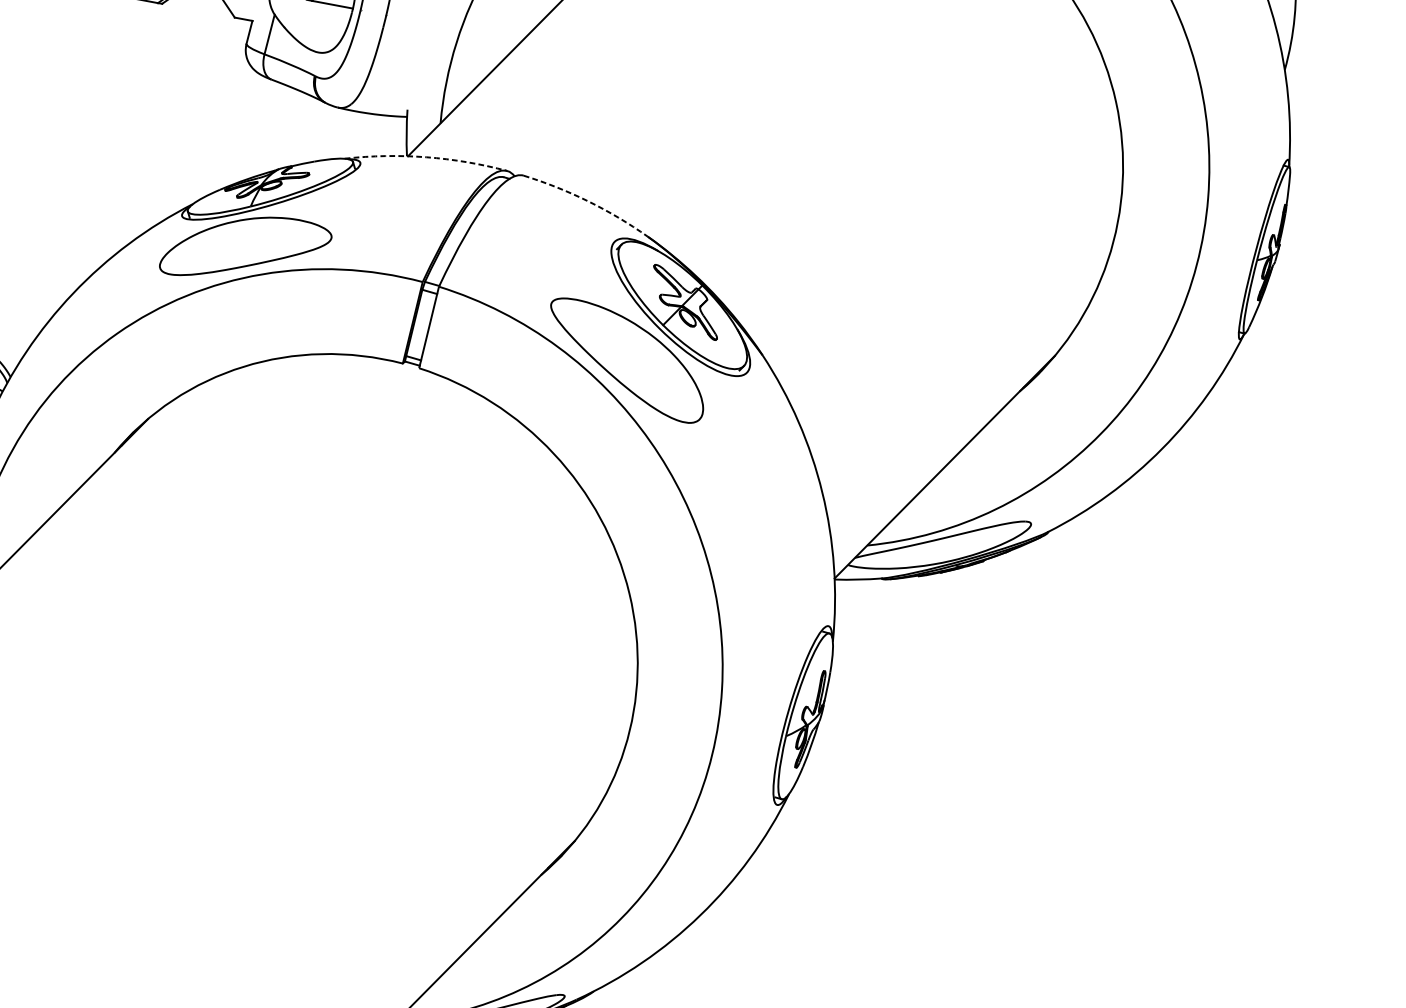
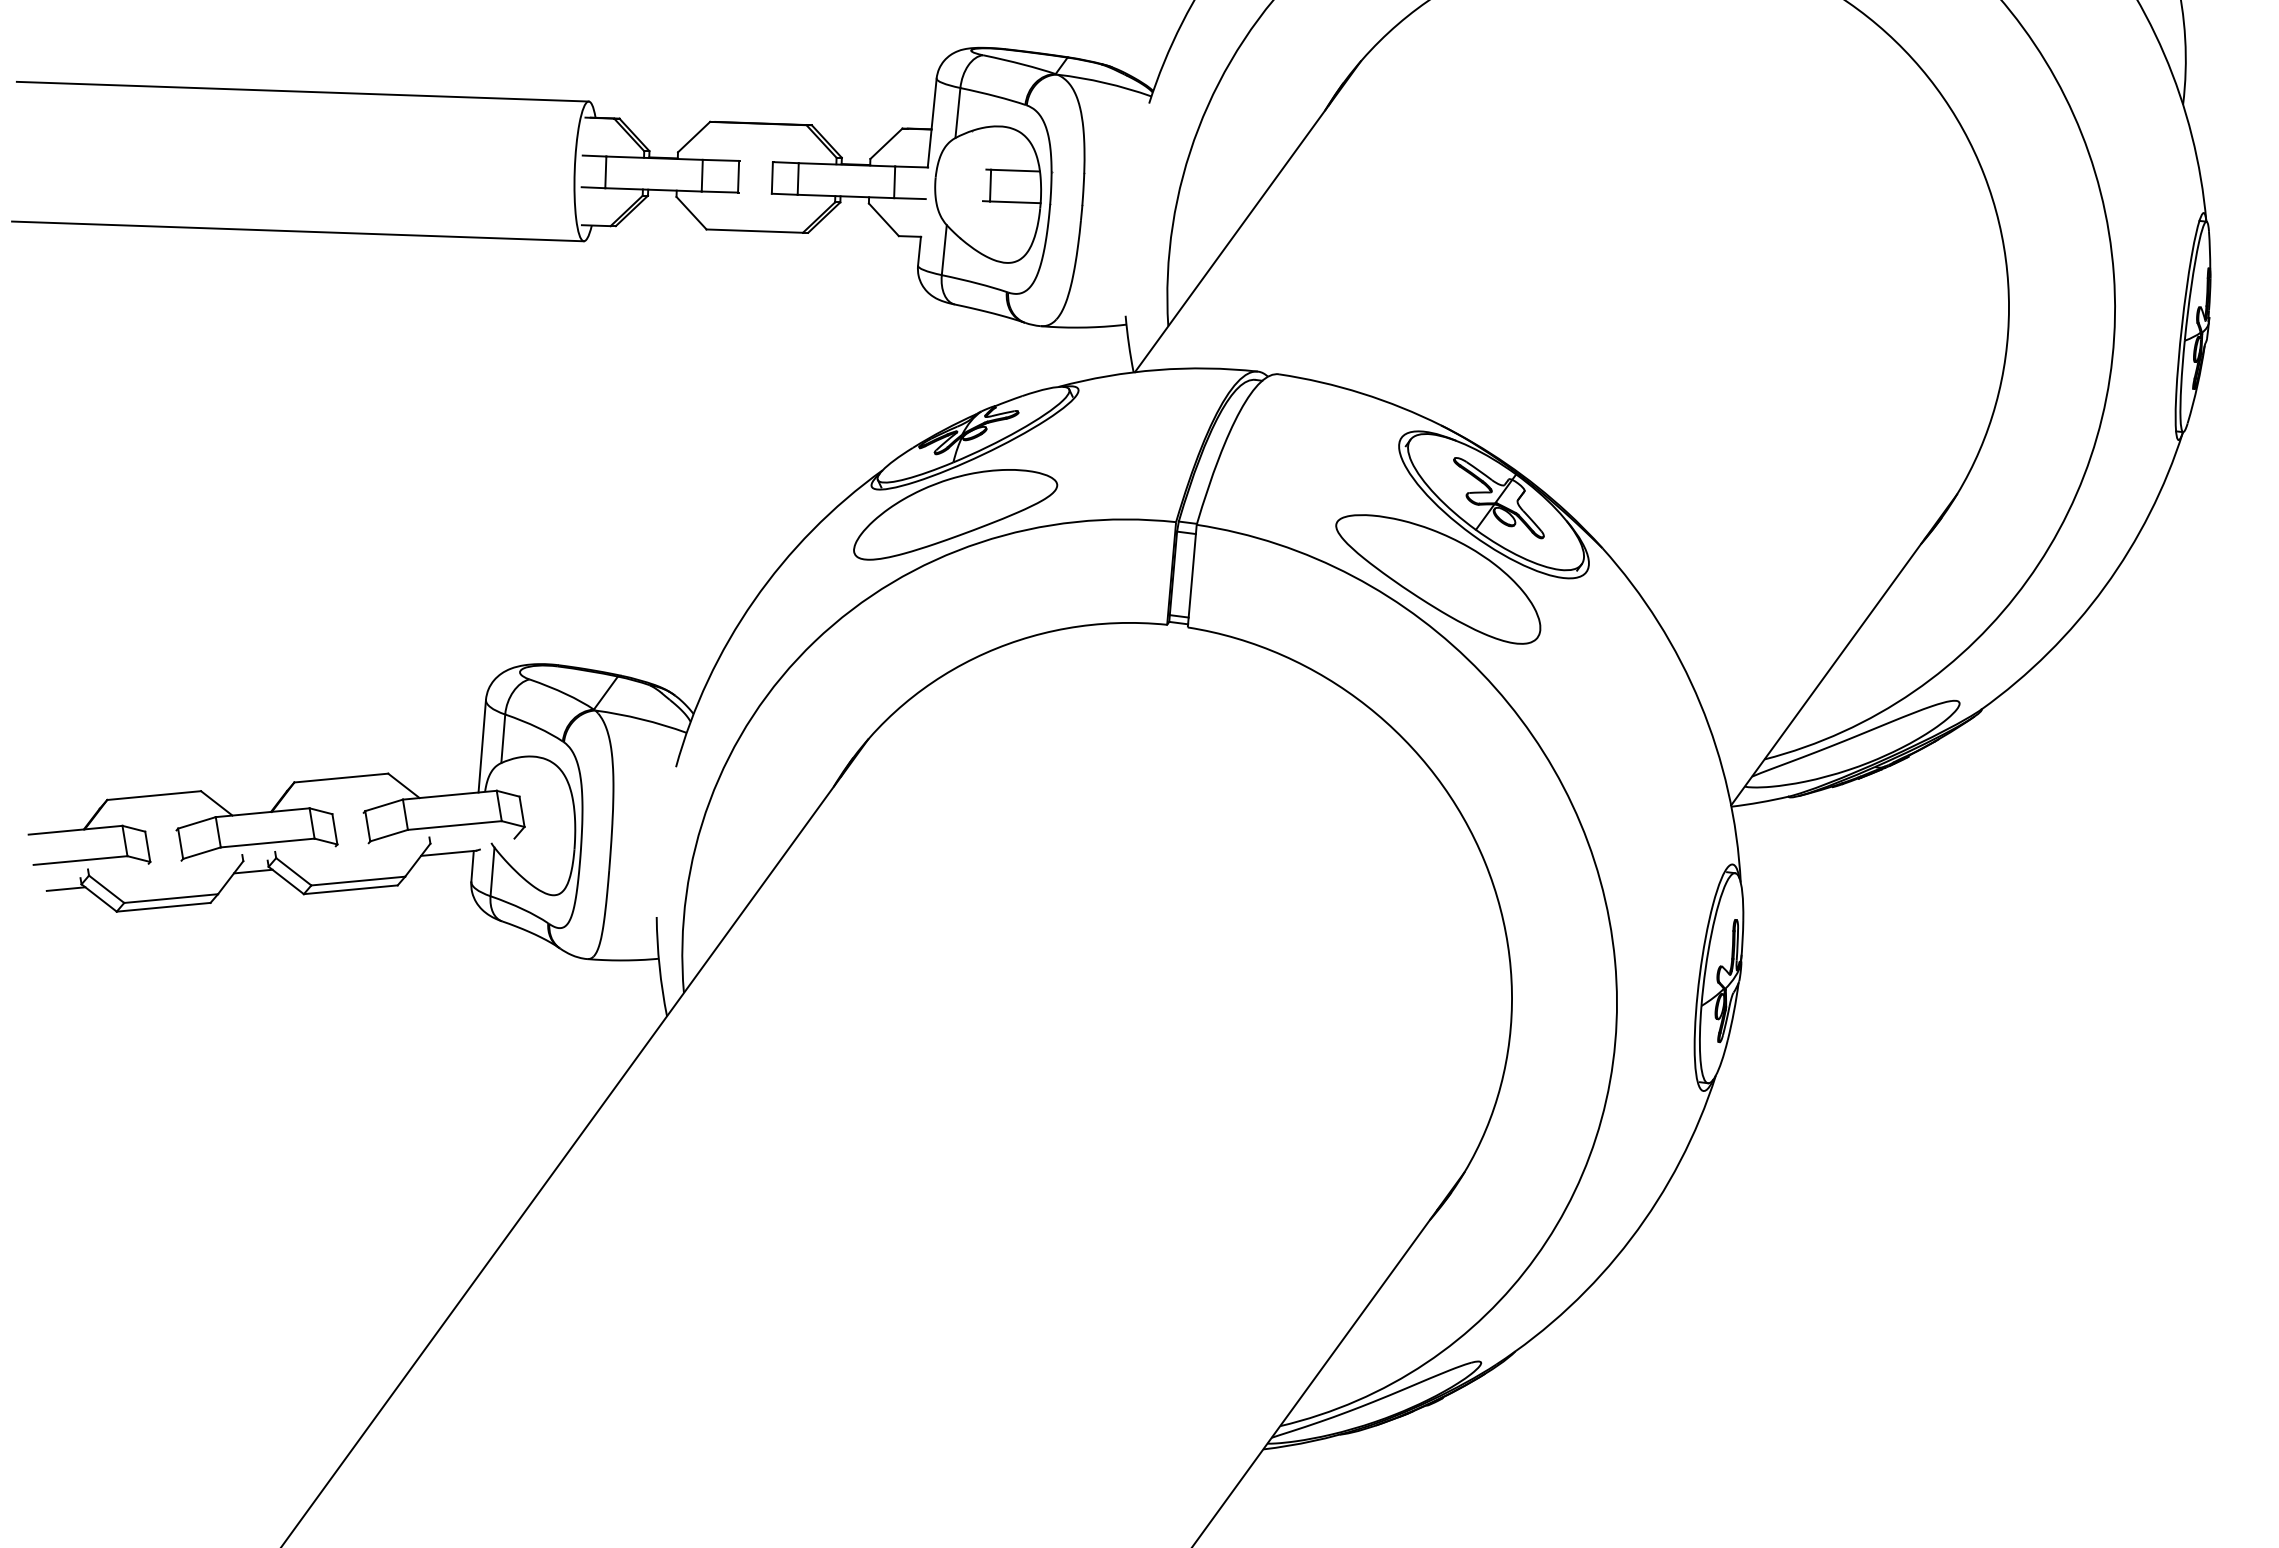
arc: (426, 157) -> (1157, 370), dashed -> solid
arc: (588, 201) -> (1362, 393), dashed -> solid

